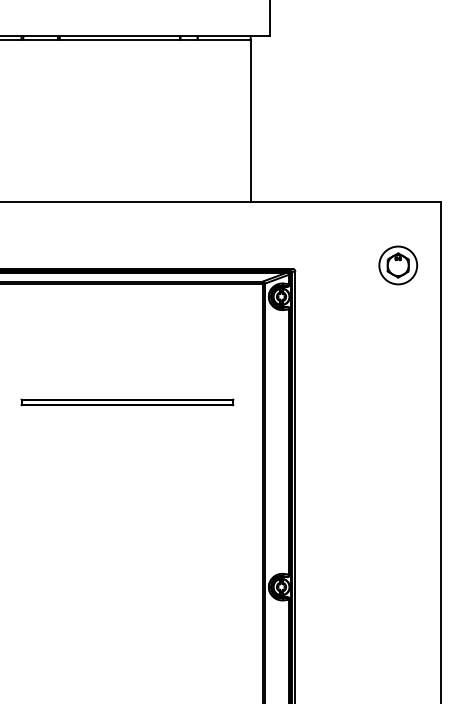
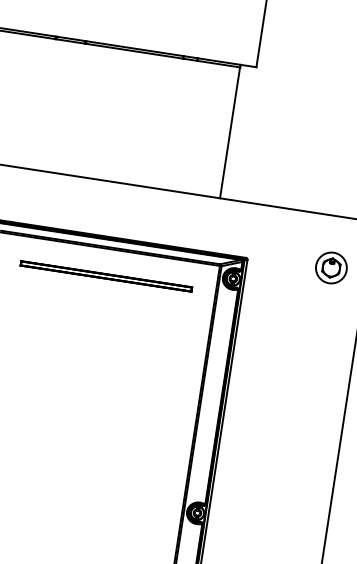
part: (127, 402) -> (106, 276), moved

